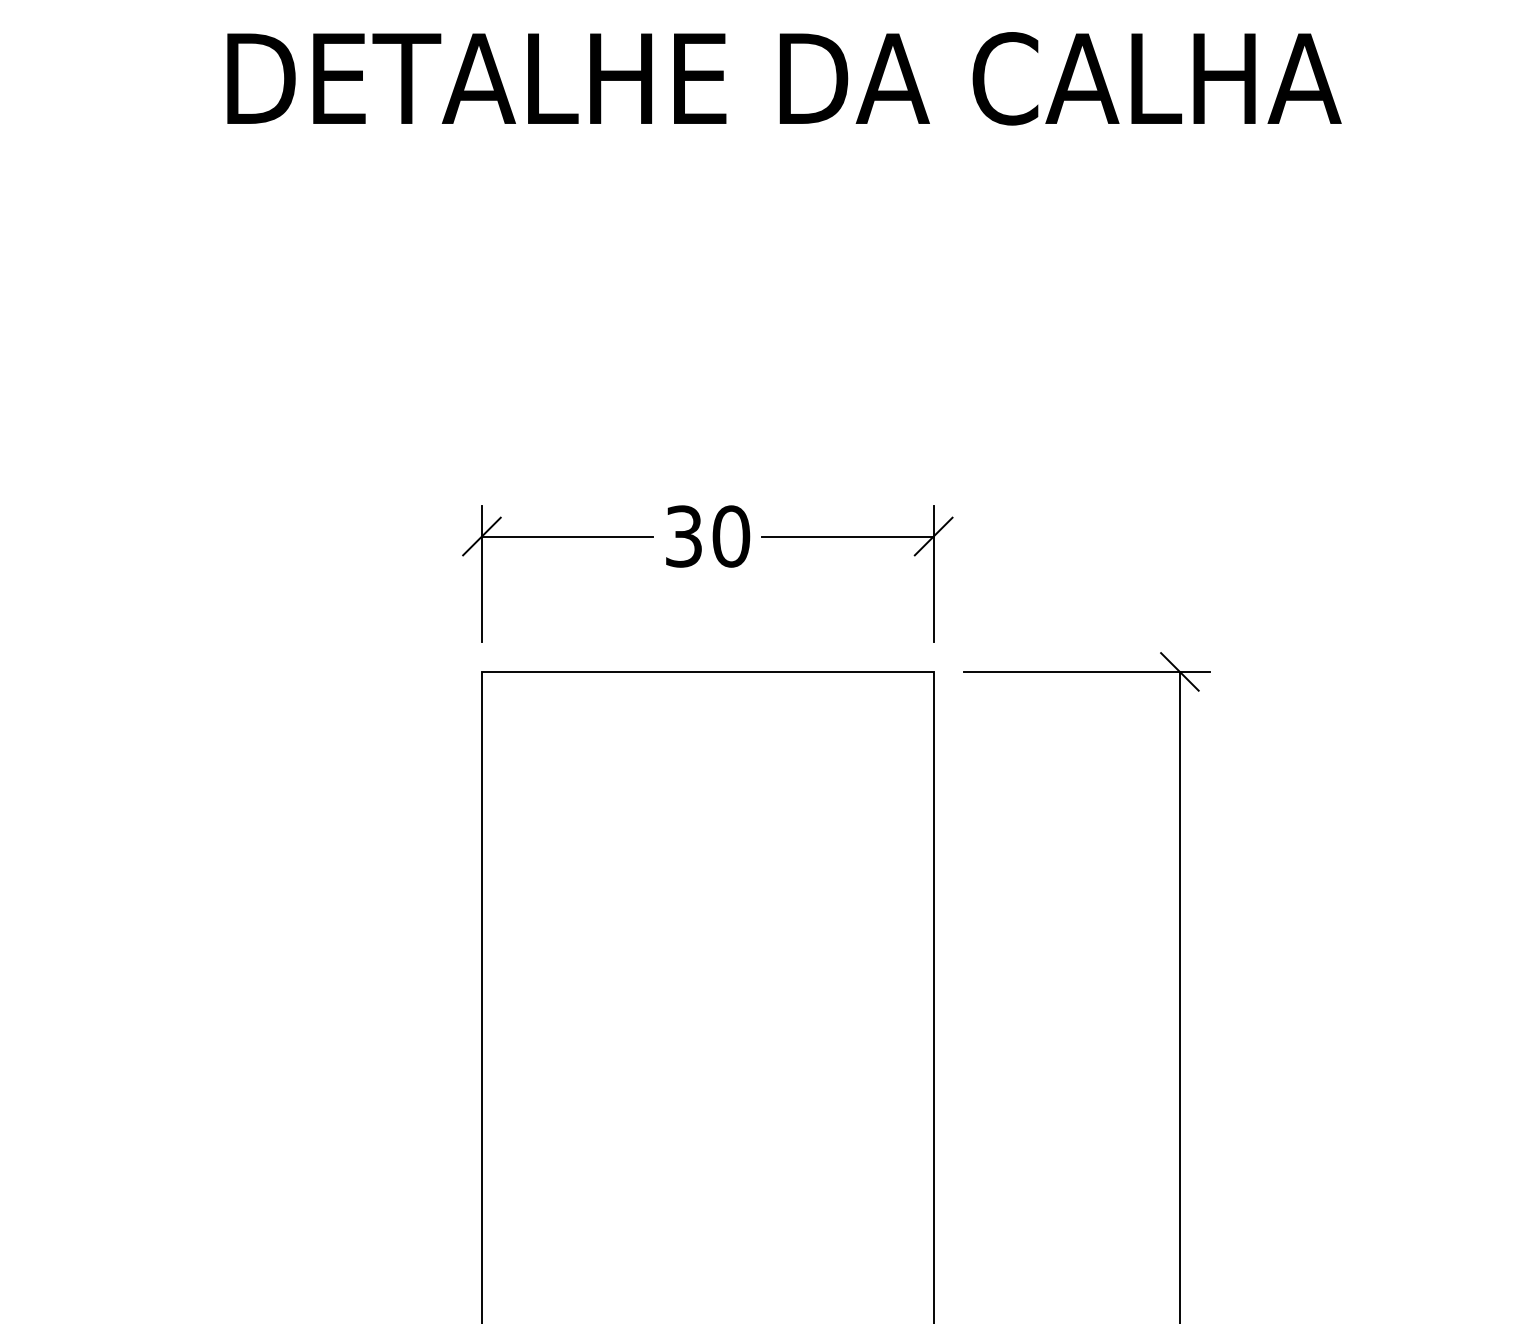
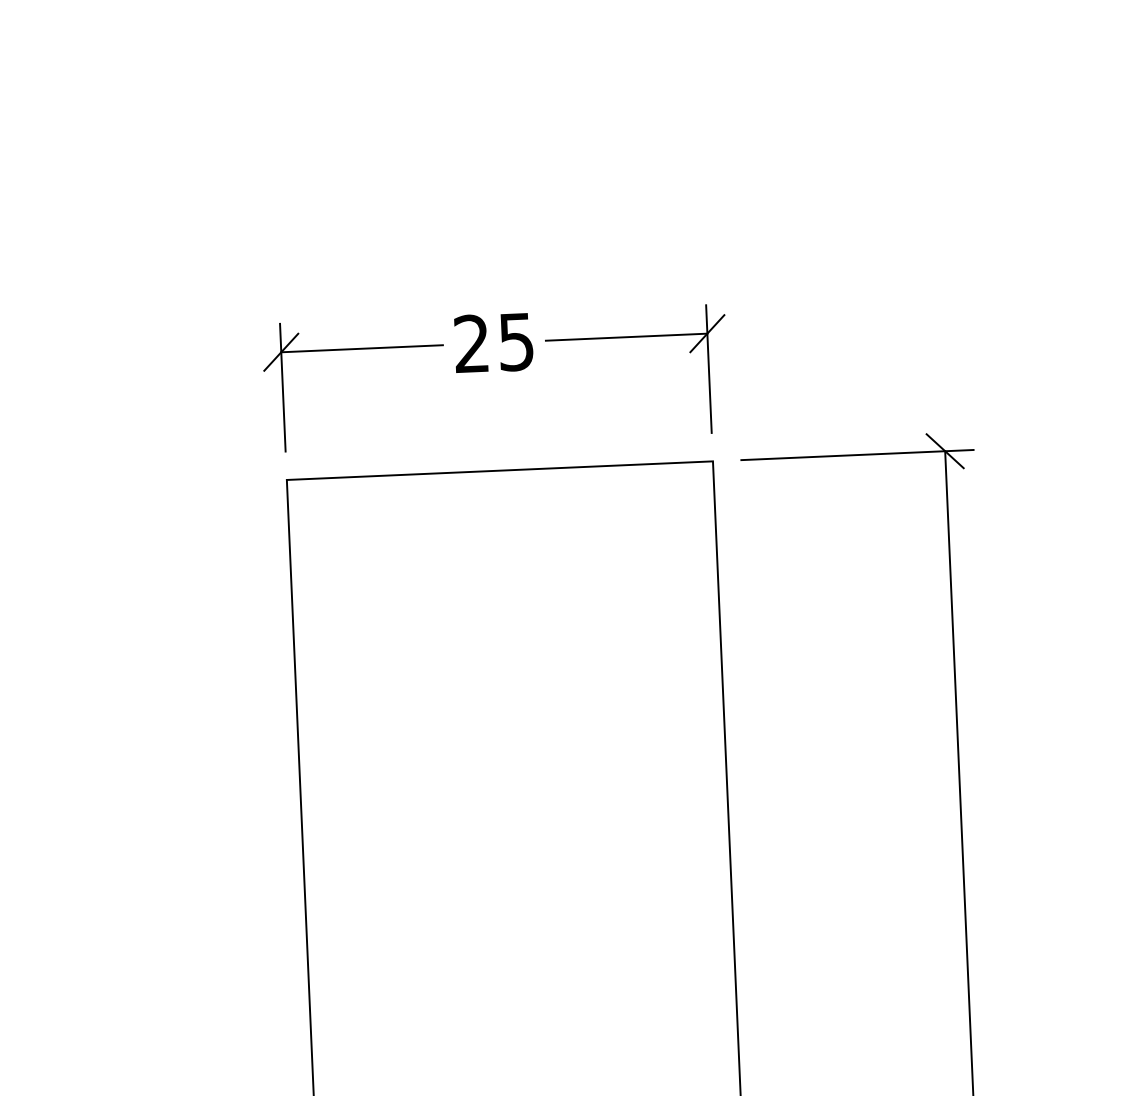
text: (708, 536) -> (494, 342), 30 -> 25

